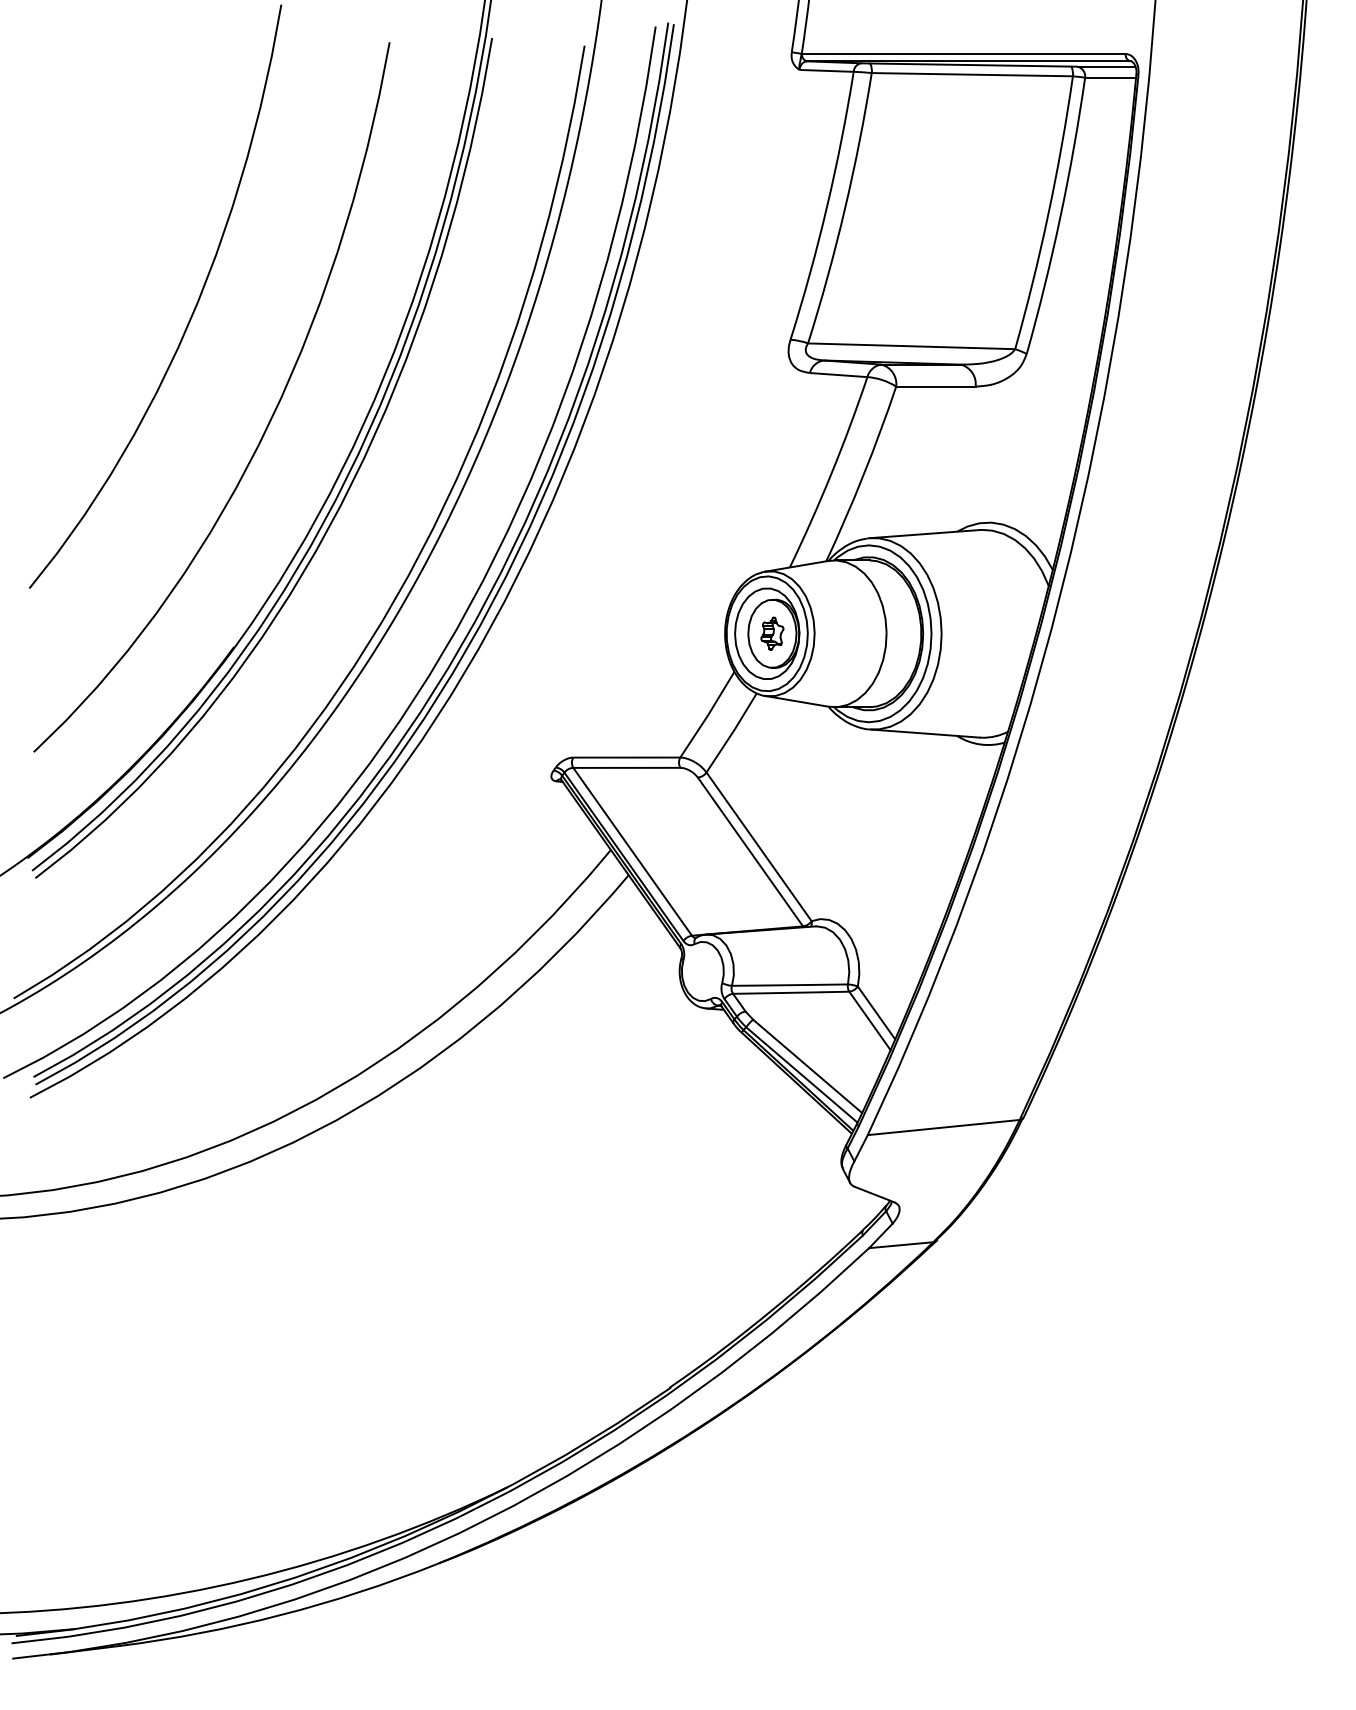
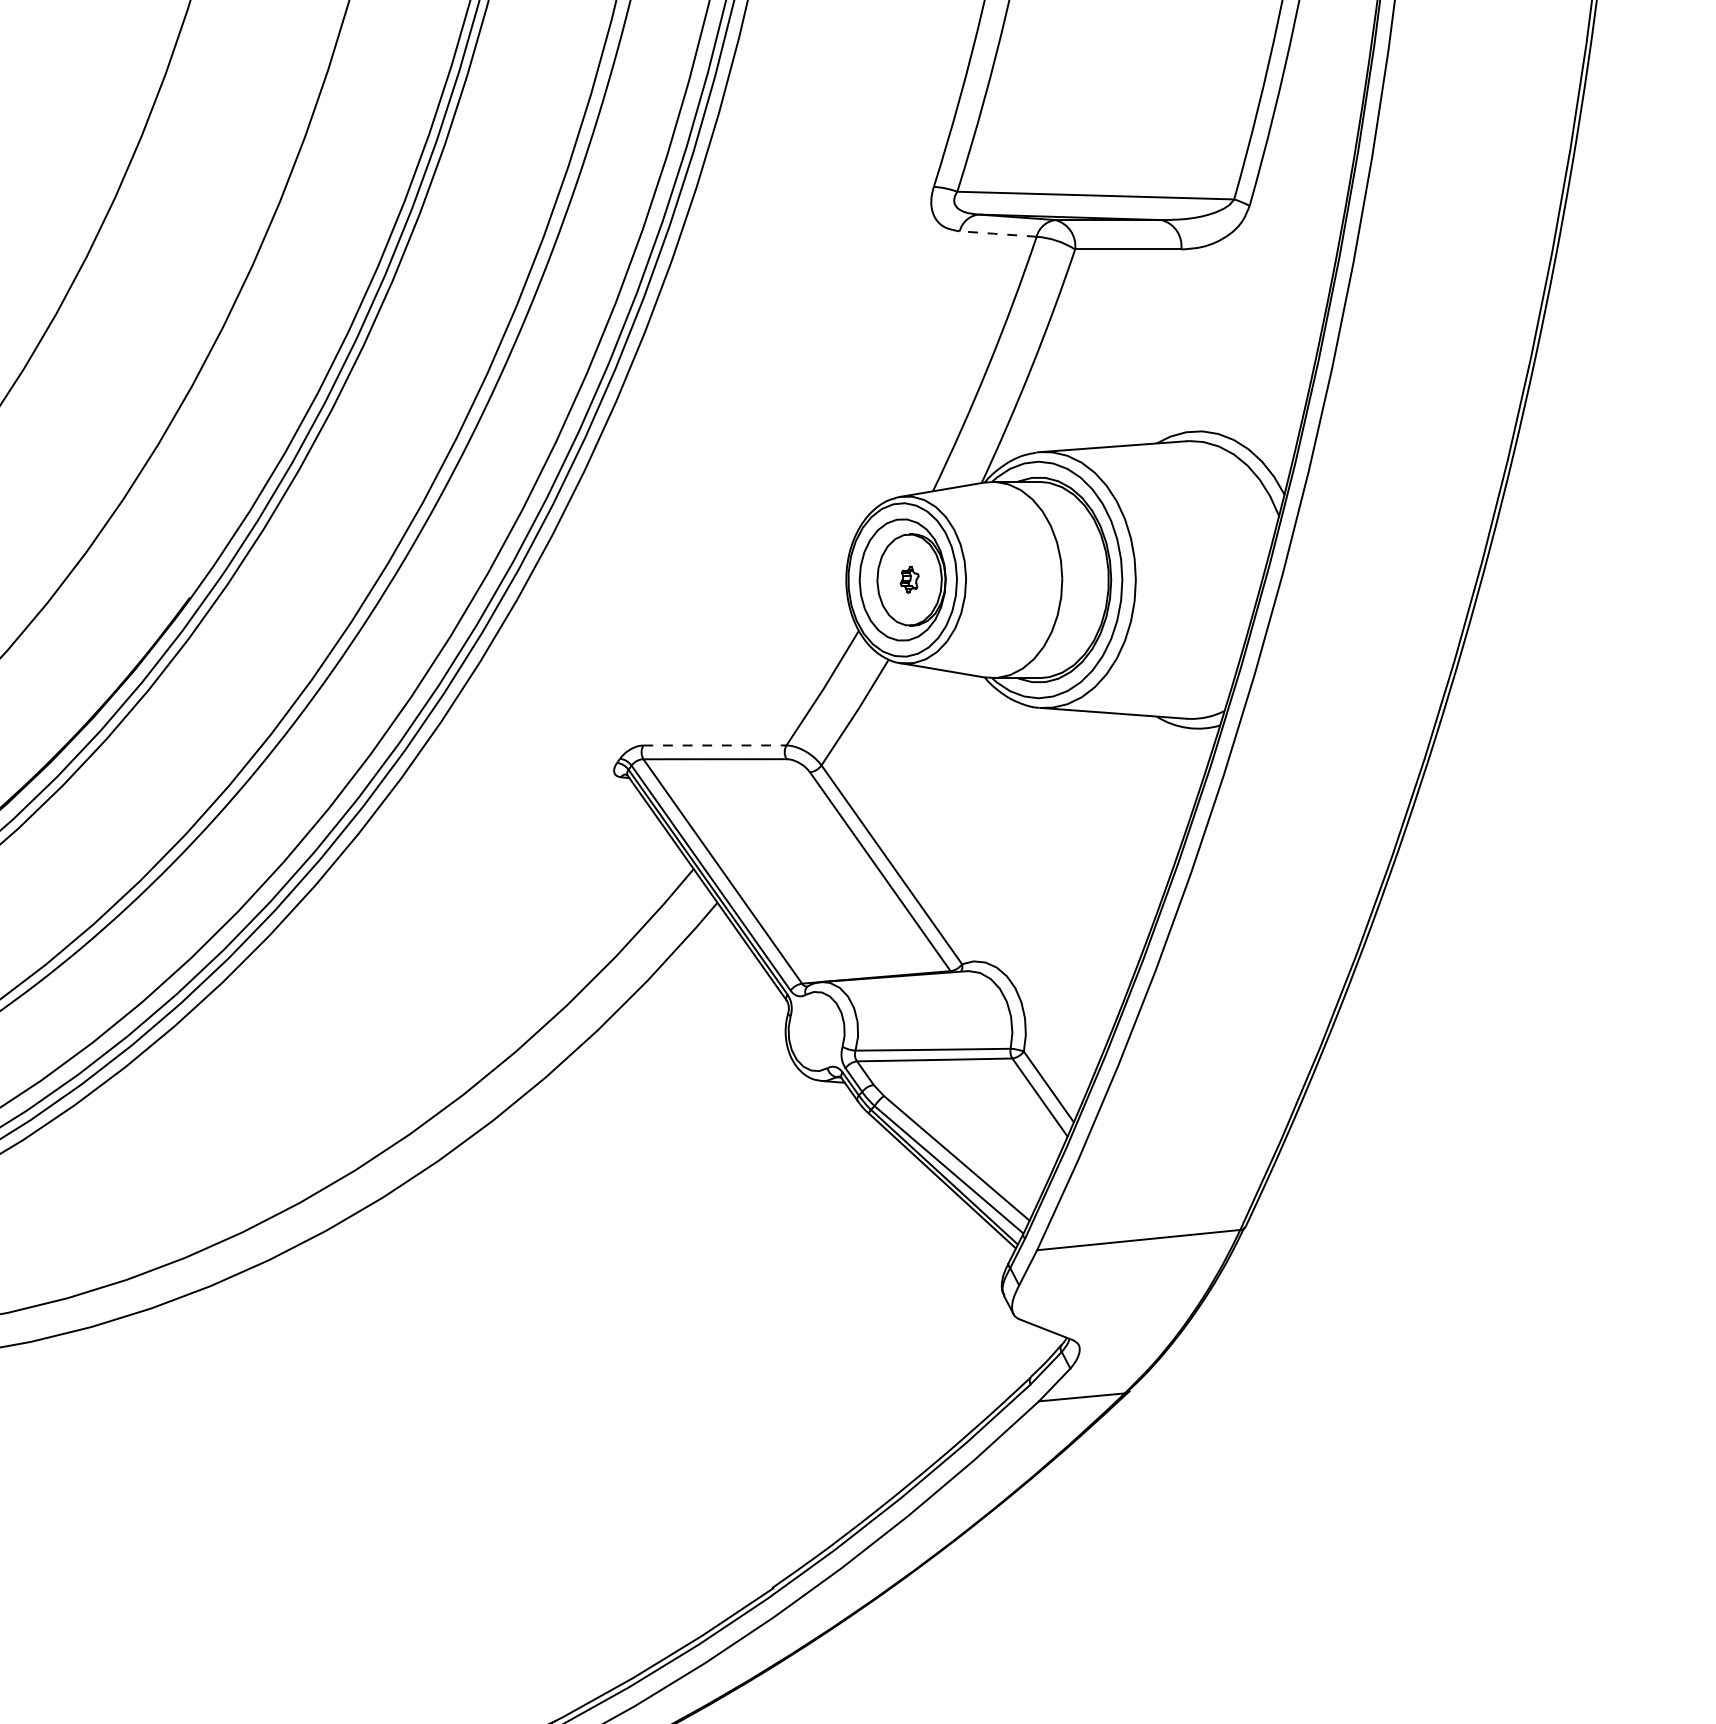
line: (837, 374) -> (996, 233), solid -> dashed
part: (772, 633) -> (909, 579), size x0.6
line: (626, 757) -> (714, 745), solid -> dashed

